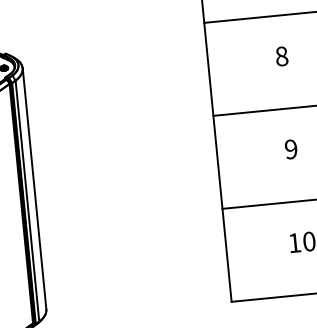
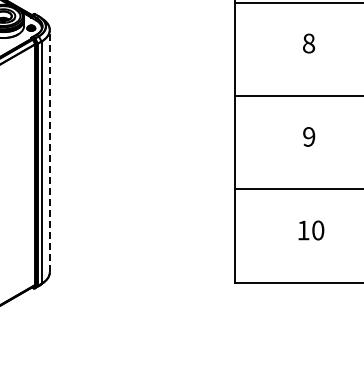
line: (34, 188) -> (49, 150), solid -> dashed

